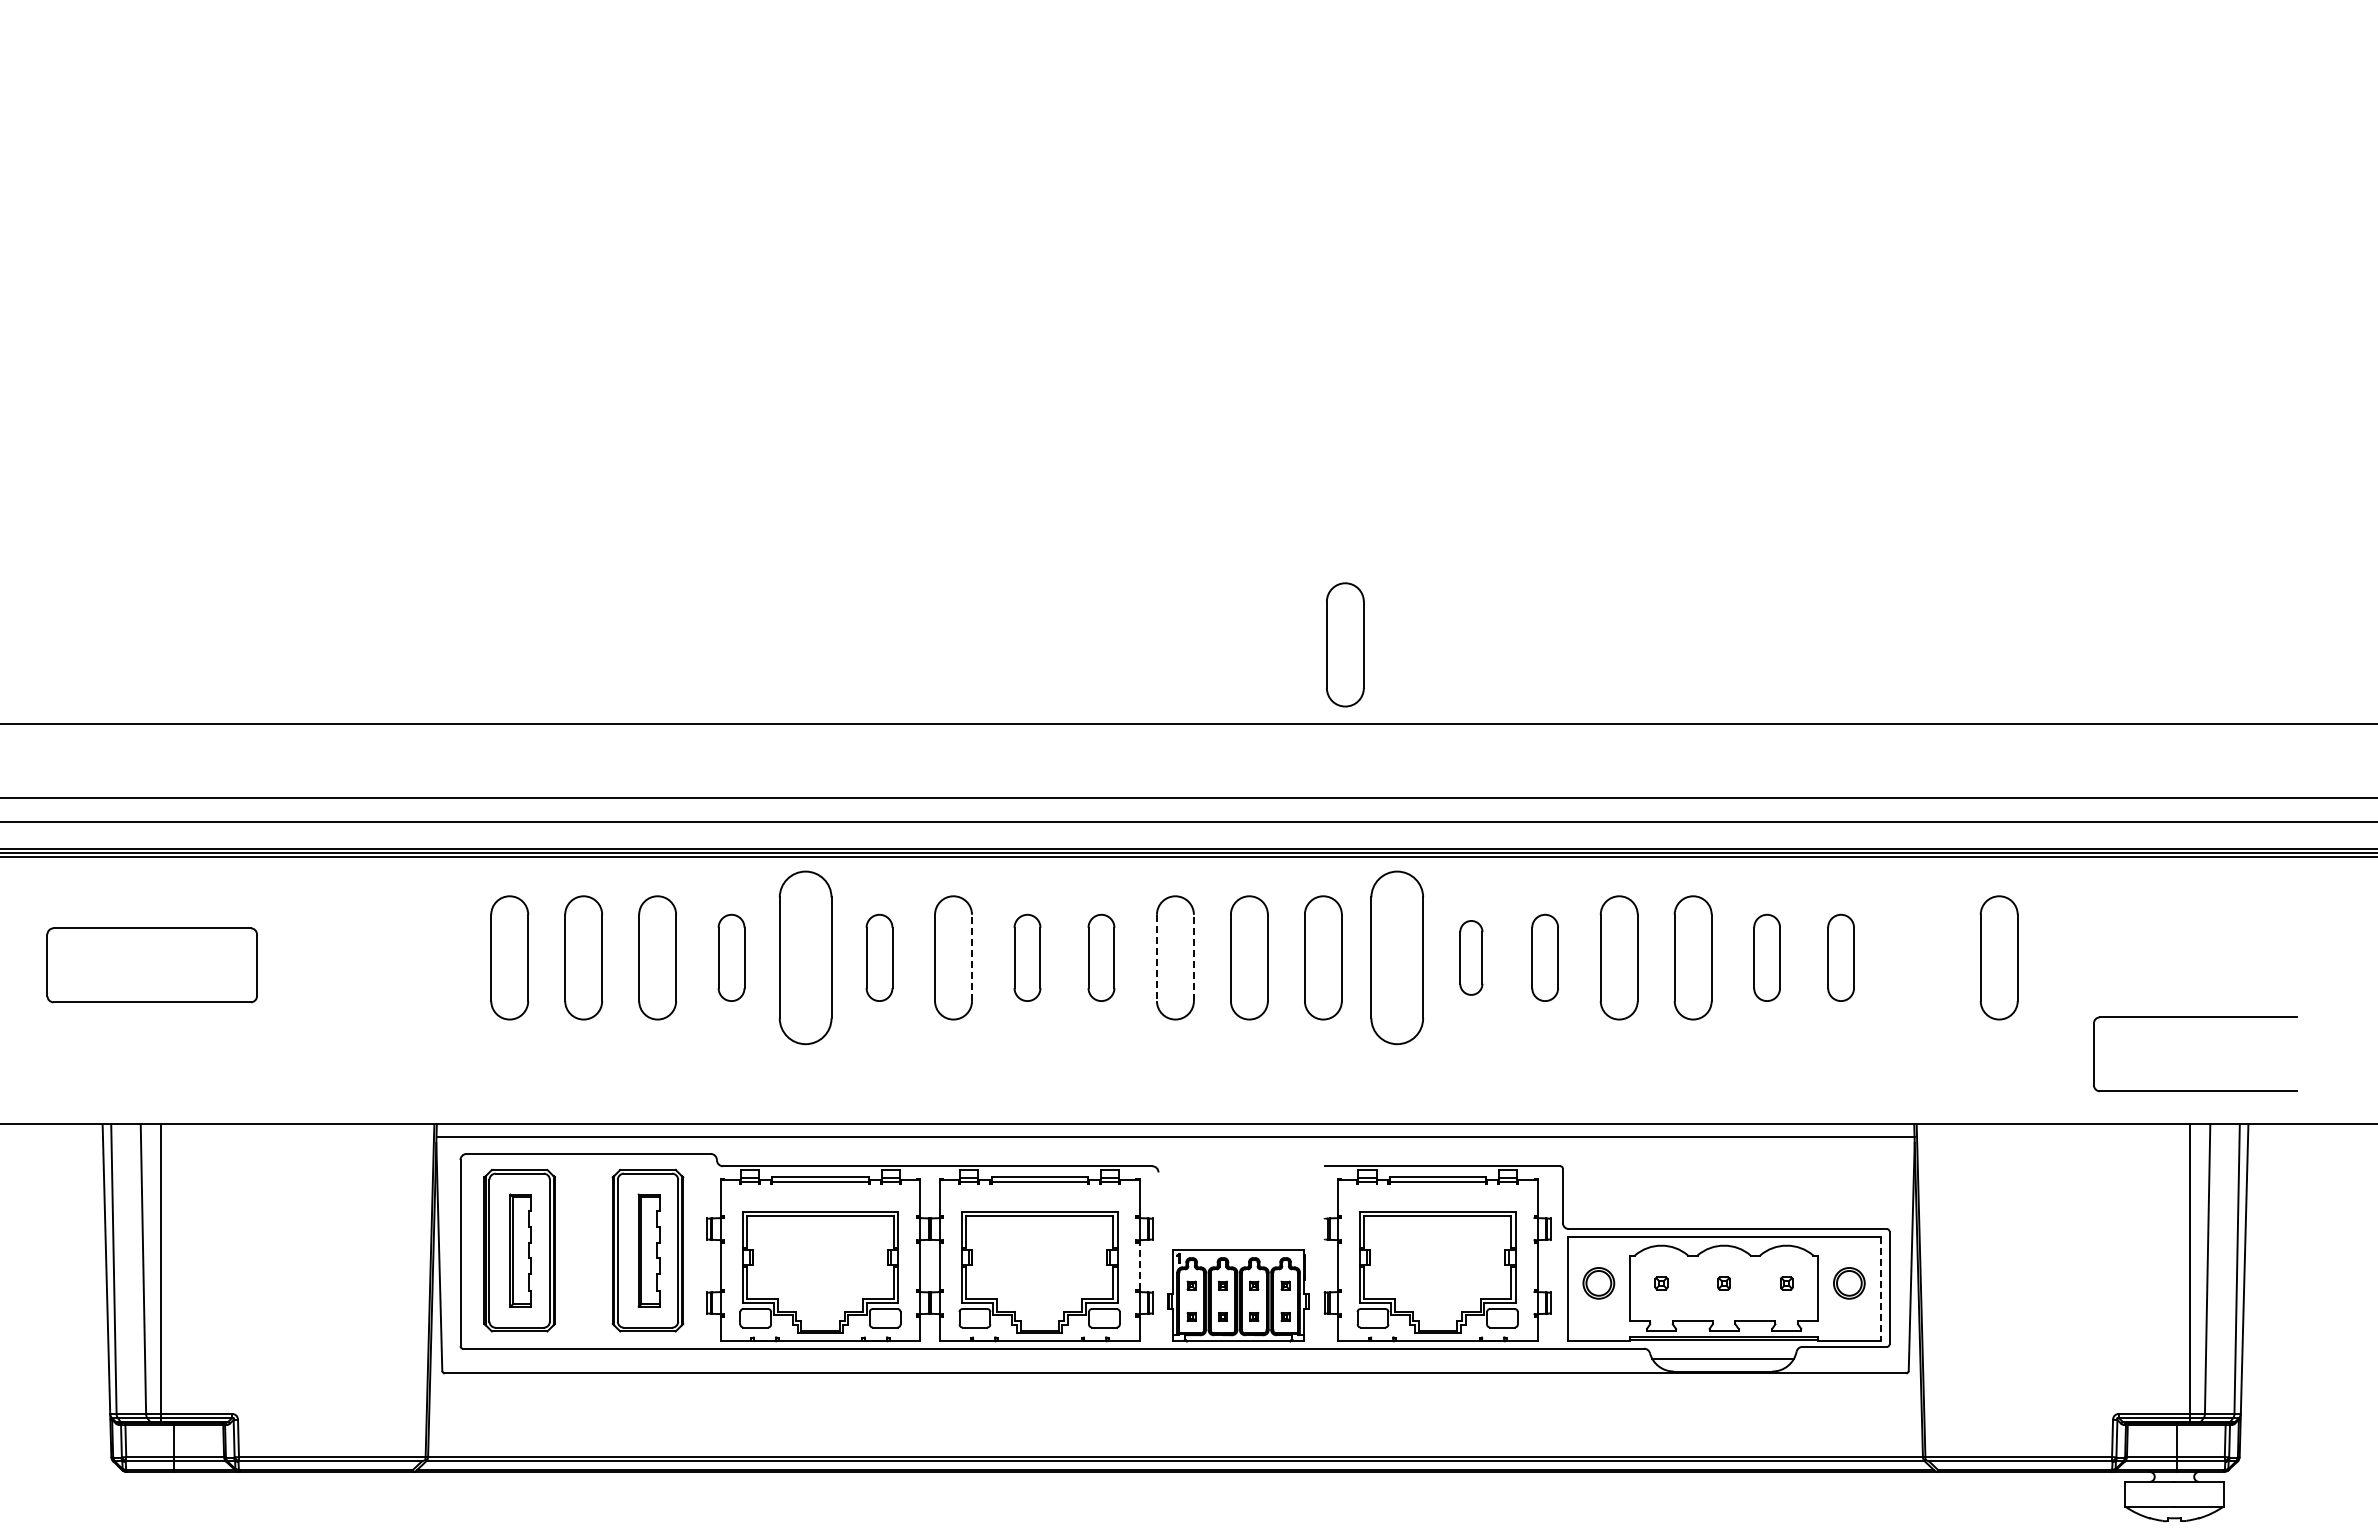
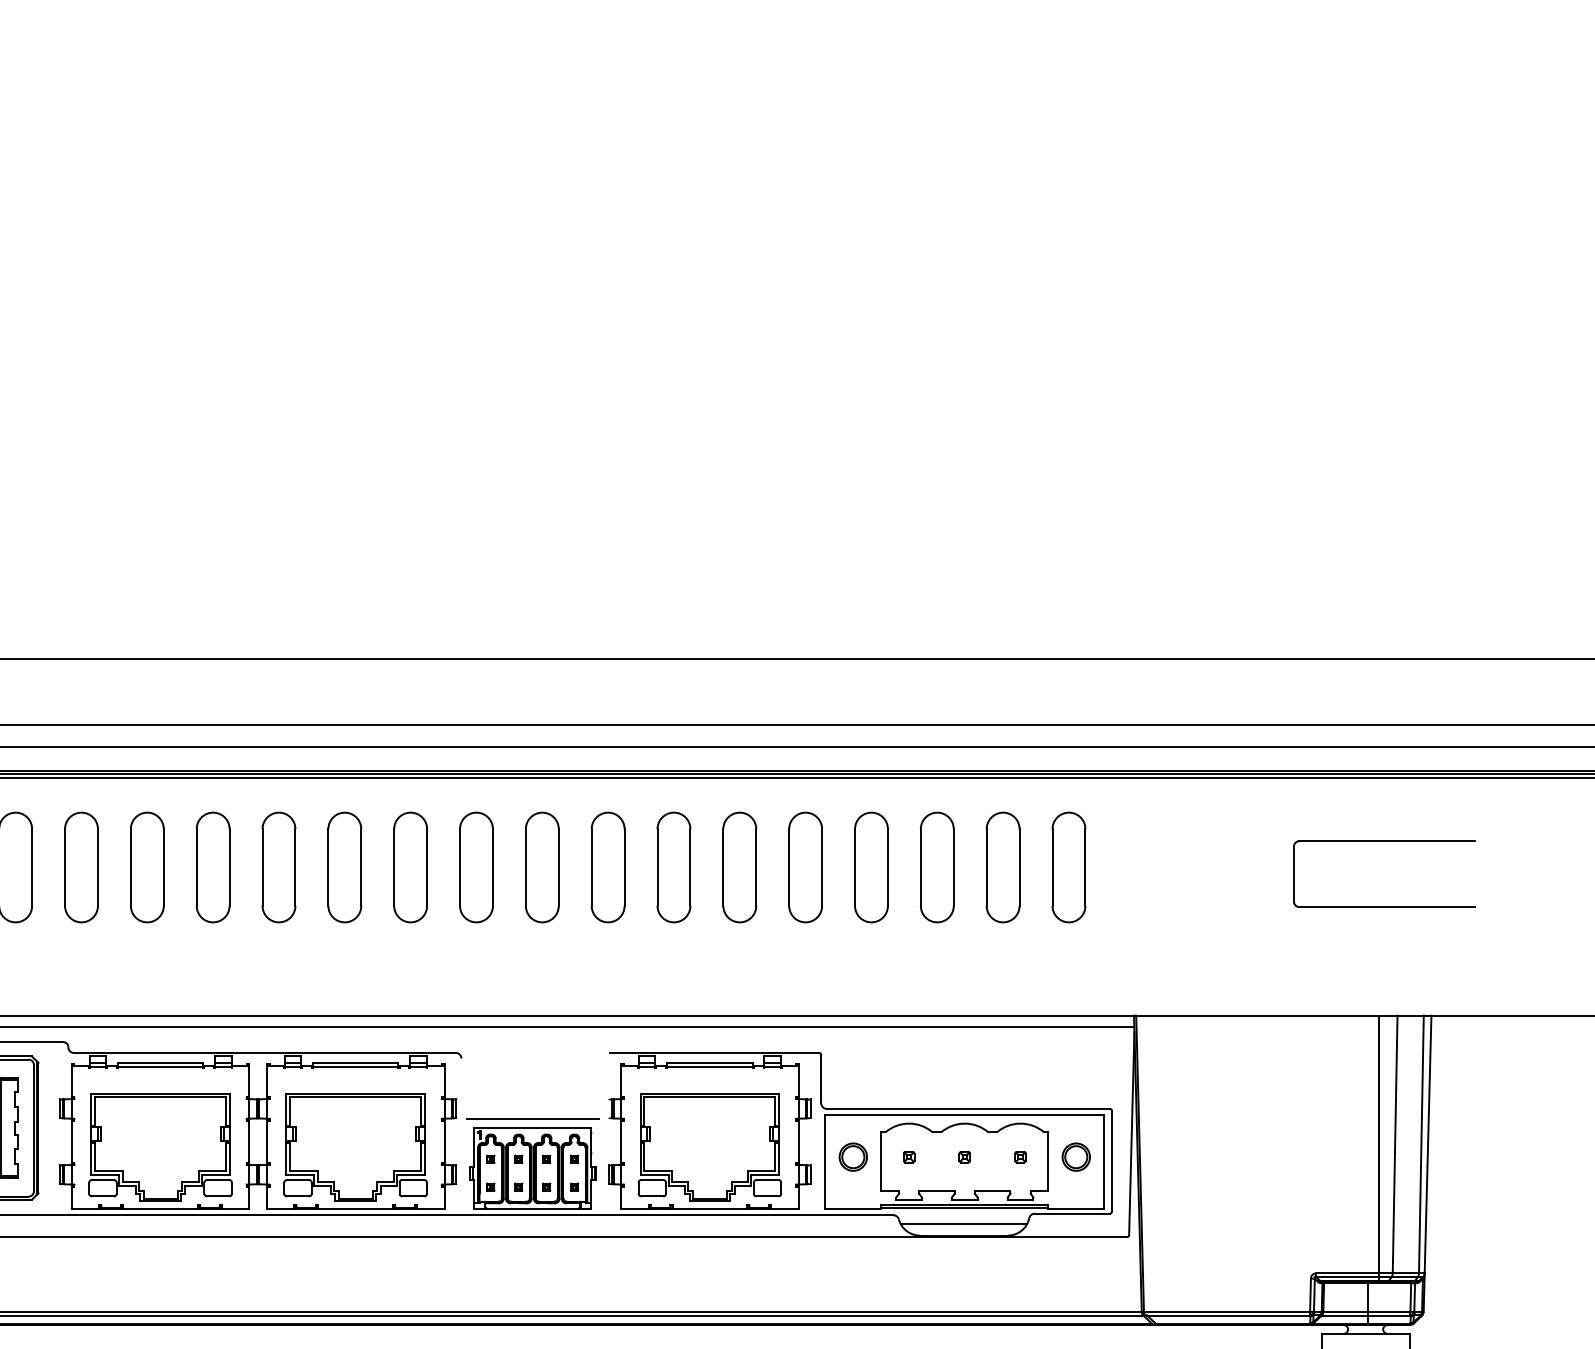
part: (1345, 644) -> (627, 588), removed
part: (731, 957) -> (81, 867), size x1.43
part: (805, 957) -> (147, 867), size x0.71
part: (879, 957) -> (213, 867), size x1.43
line: (972, 957) -> (295, 867), dashed -> solid
part: (1027, 957) -> (344, 867), size x1.43
part: (1101, 957) -> (410, 867), size x1.43
line: (1193, 957) -> (492, 867), dashed -> solid
part: (1397, 957) -> (674, 867), size x0.71
part: (1471, 957) -> (739, 867), size x1.67
part: (1544, 957) -> (804, 867), size x1.43
part: (1766, 957) -> (1002, 867), size x1.43
part: (1840, 957) -> (1068, 867), size x1.43
part: (1998, 957) -> (1209, 867), removed
line: (1156, 958) -> (459, 868), dashed -> solid
part: (2195, 1090) -> (1384, 906), moved
line: (1238, 1240) -> (532, 1119), added
line: (1139, 1265) -> (444, 1141), dashed -> solid
line: (1880, 1289) -> (1103, 1162), dashed -> solid

